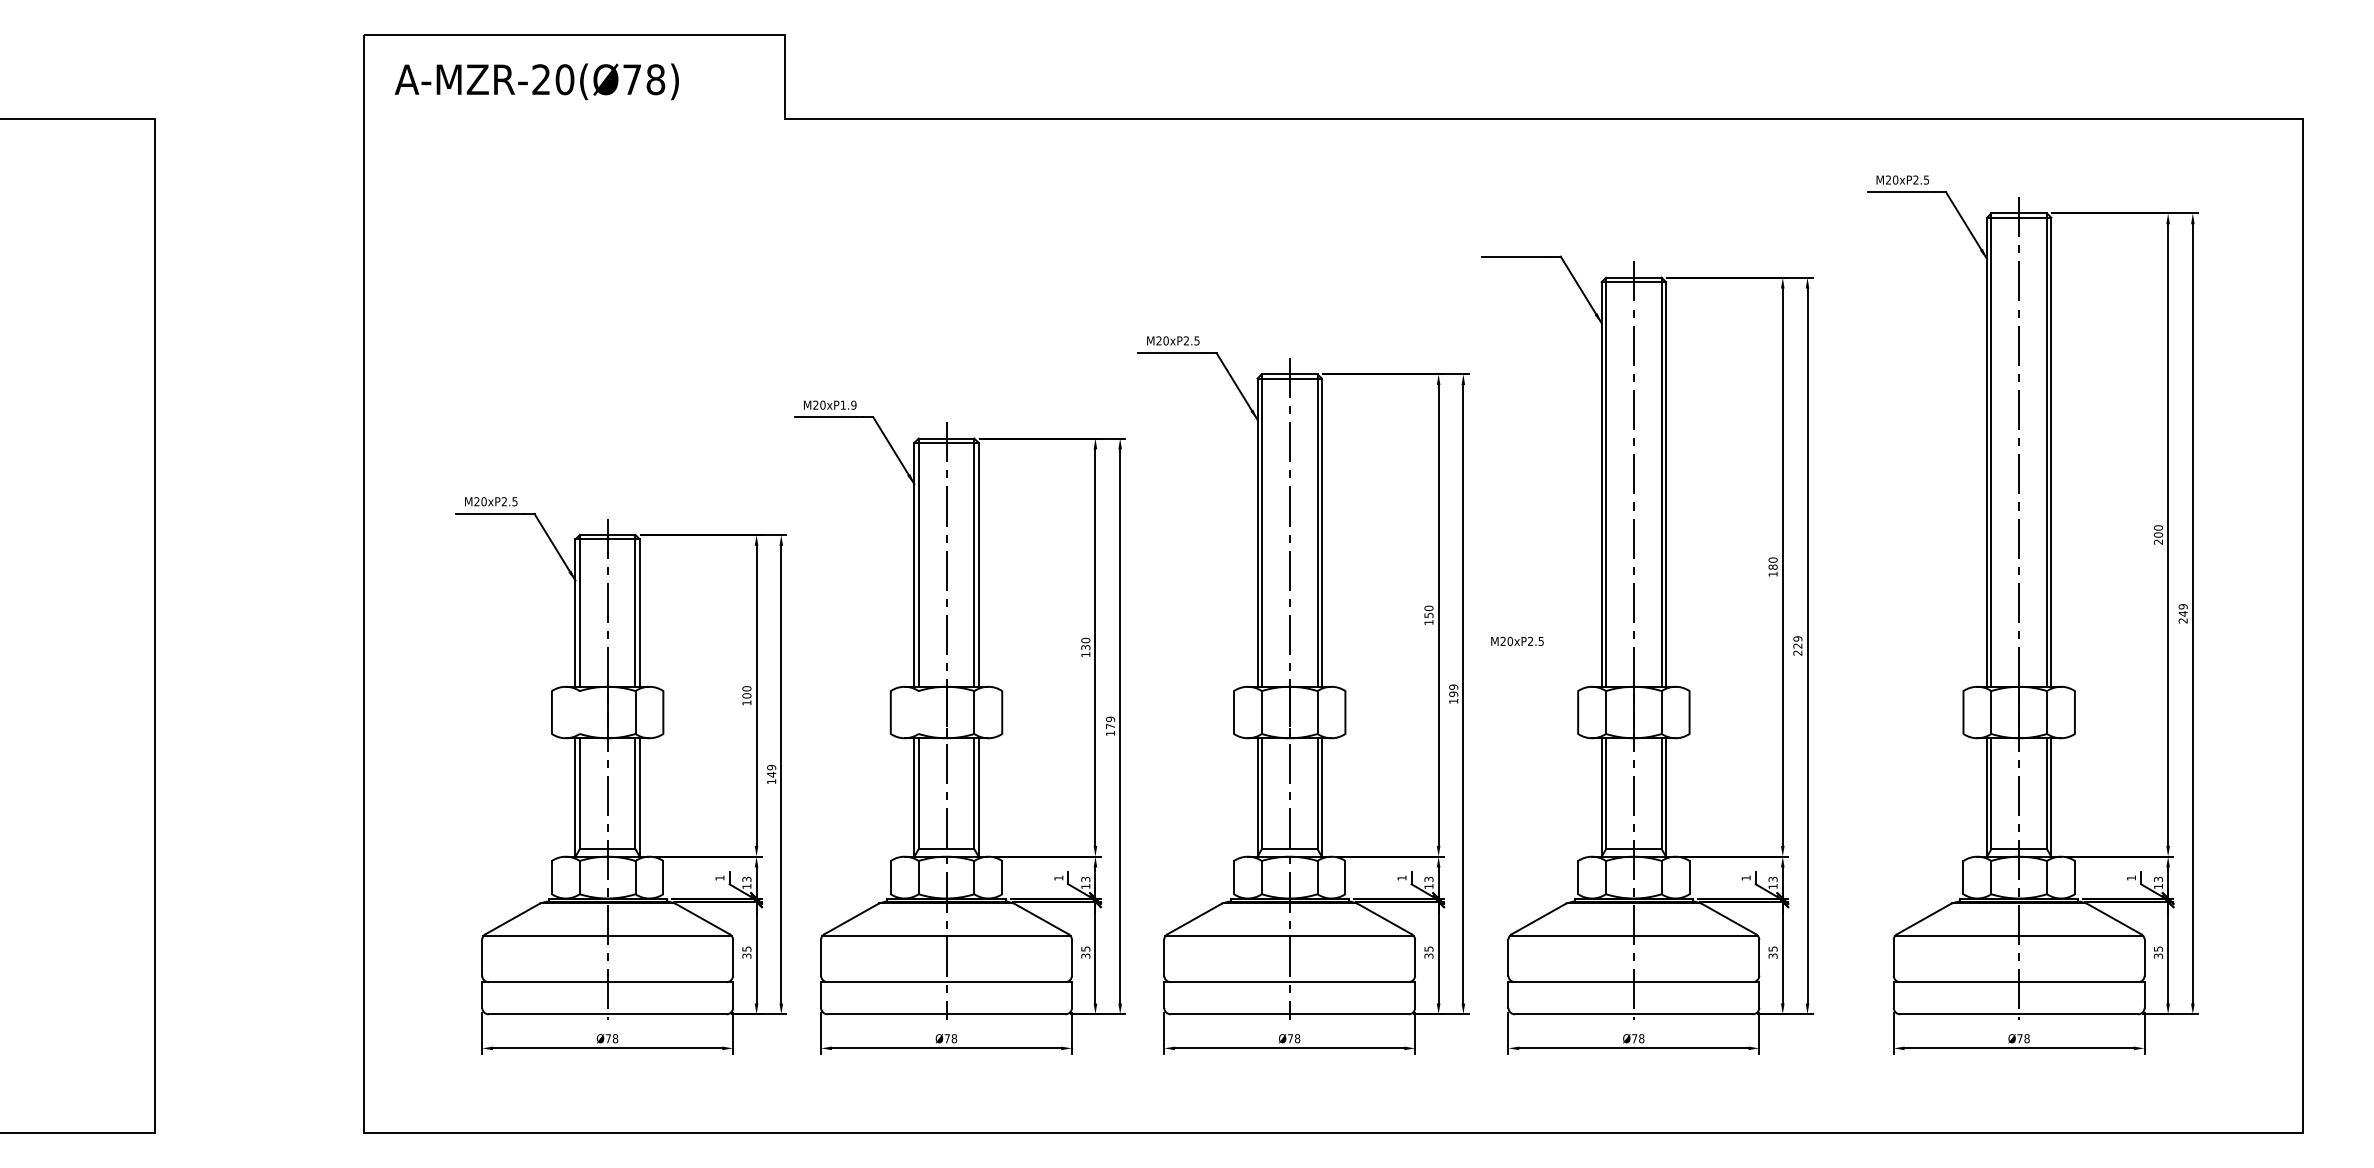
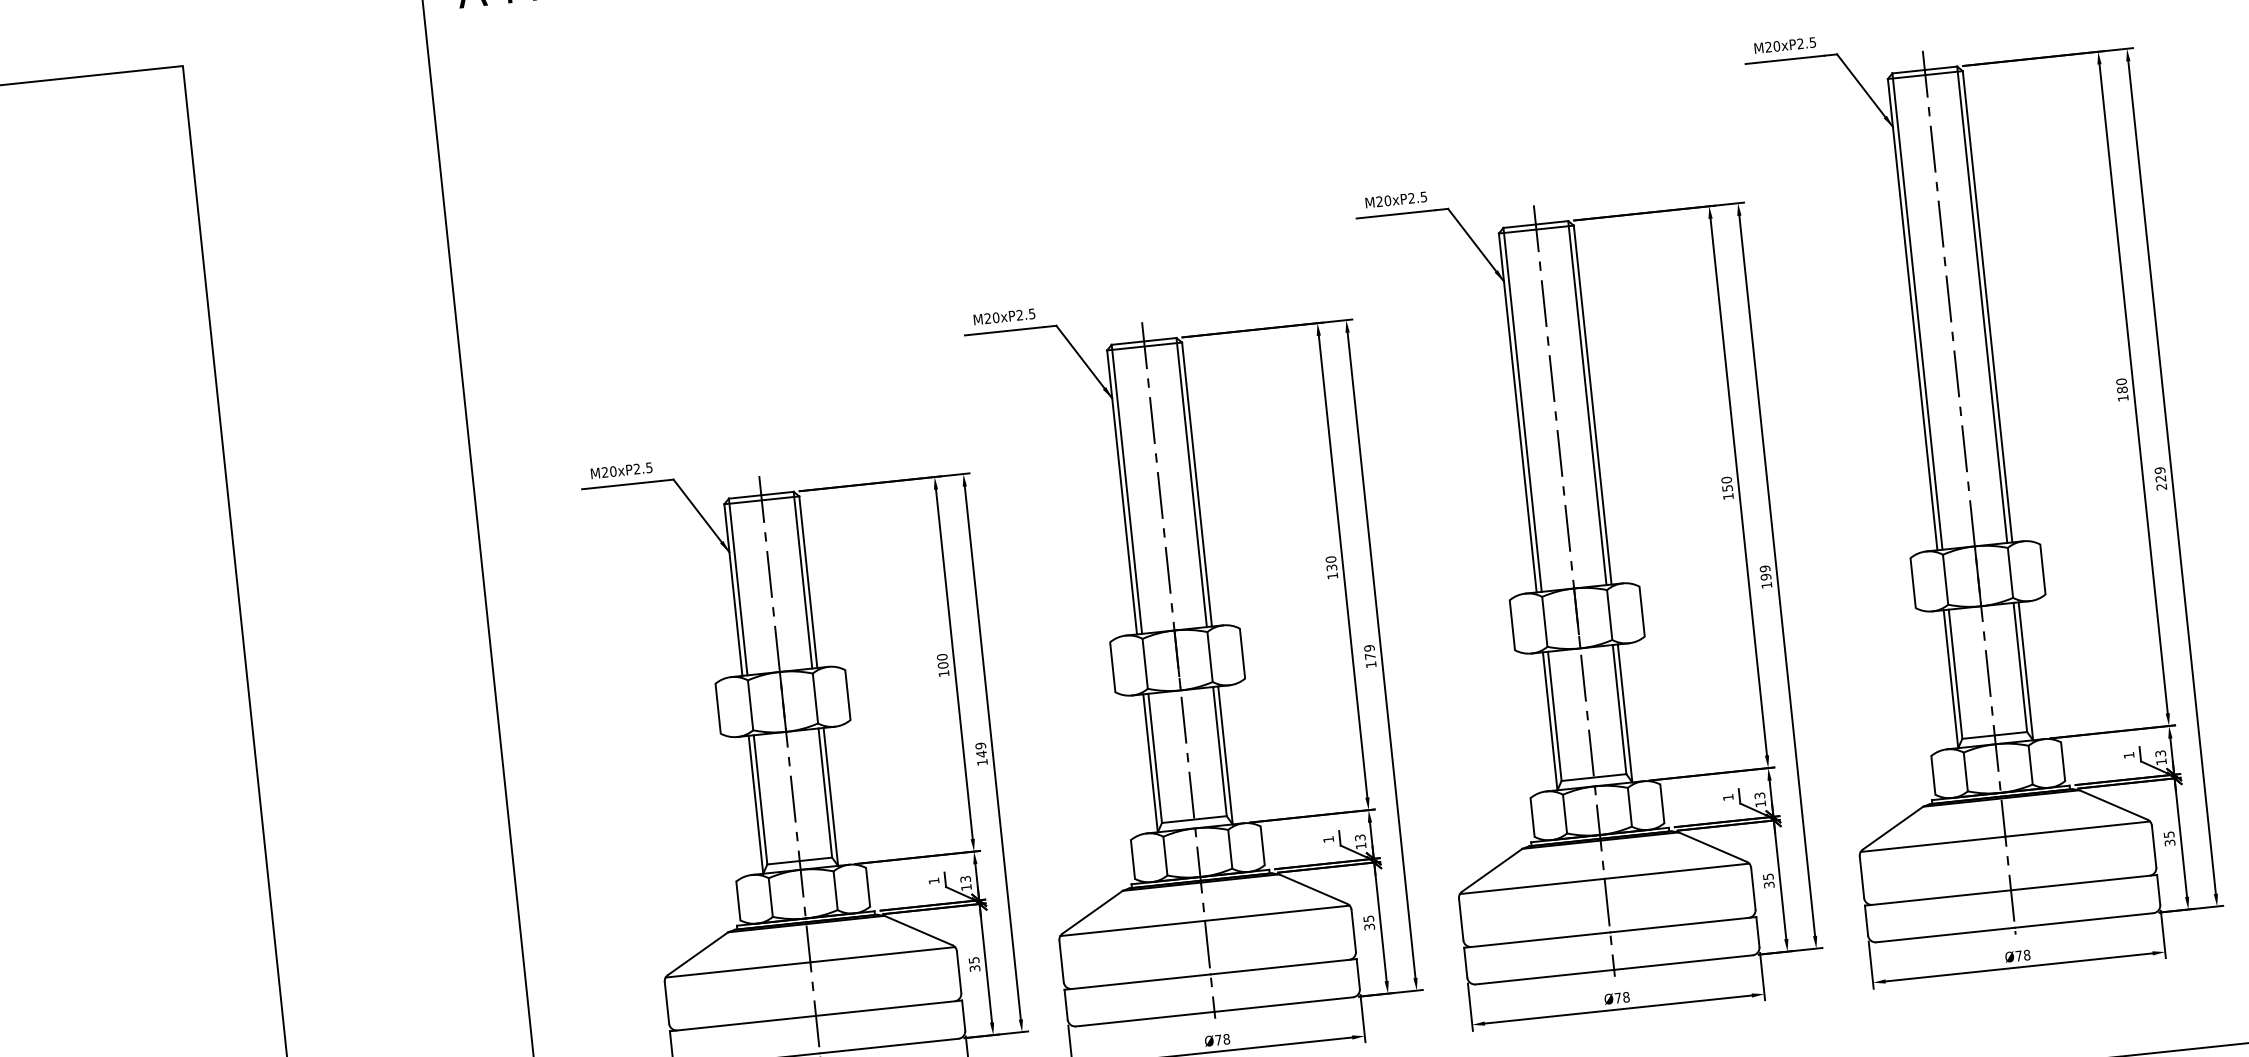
text: (848, 404) -> (1025, 313), M20xP1.9 -> M20xP2.5
text: (1517, 640) -> (1785, 44), moved
line: (579, 712) -> (750, 705), added
line: (918, 712) -> (1145, 663), added

